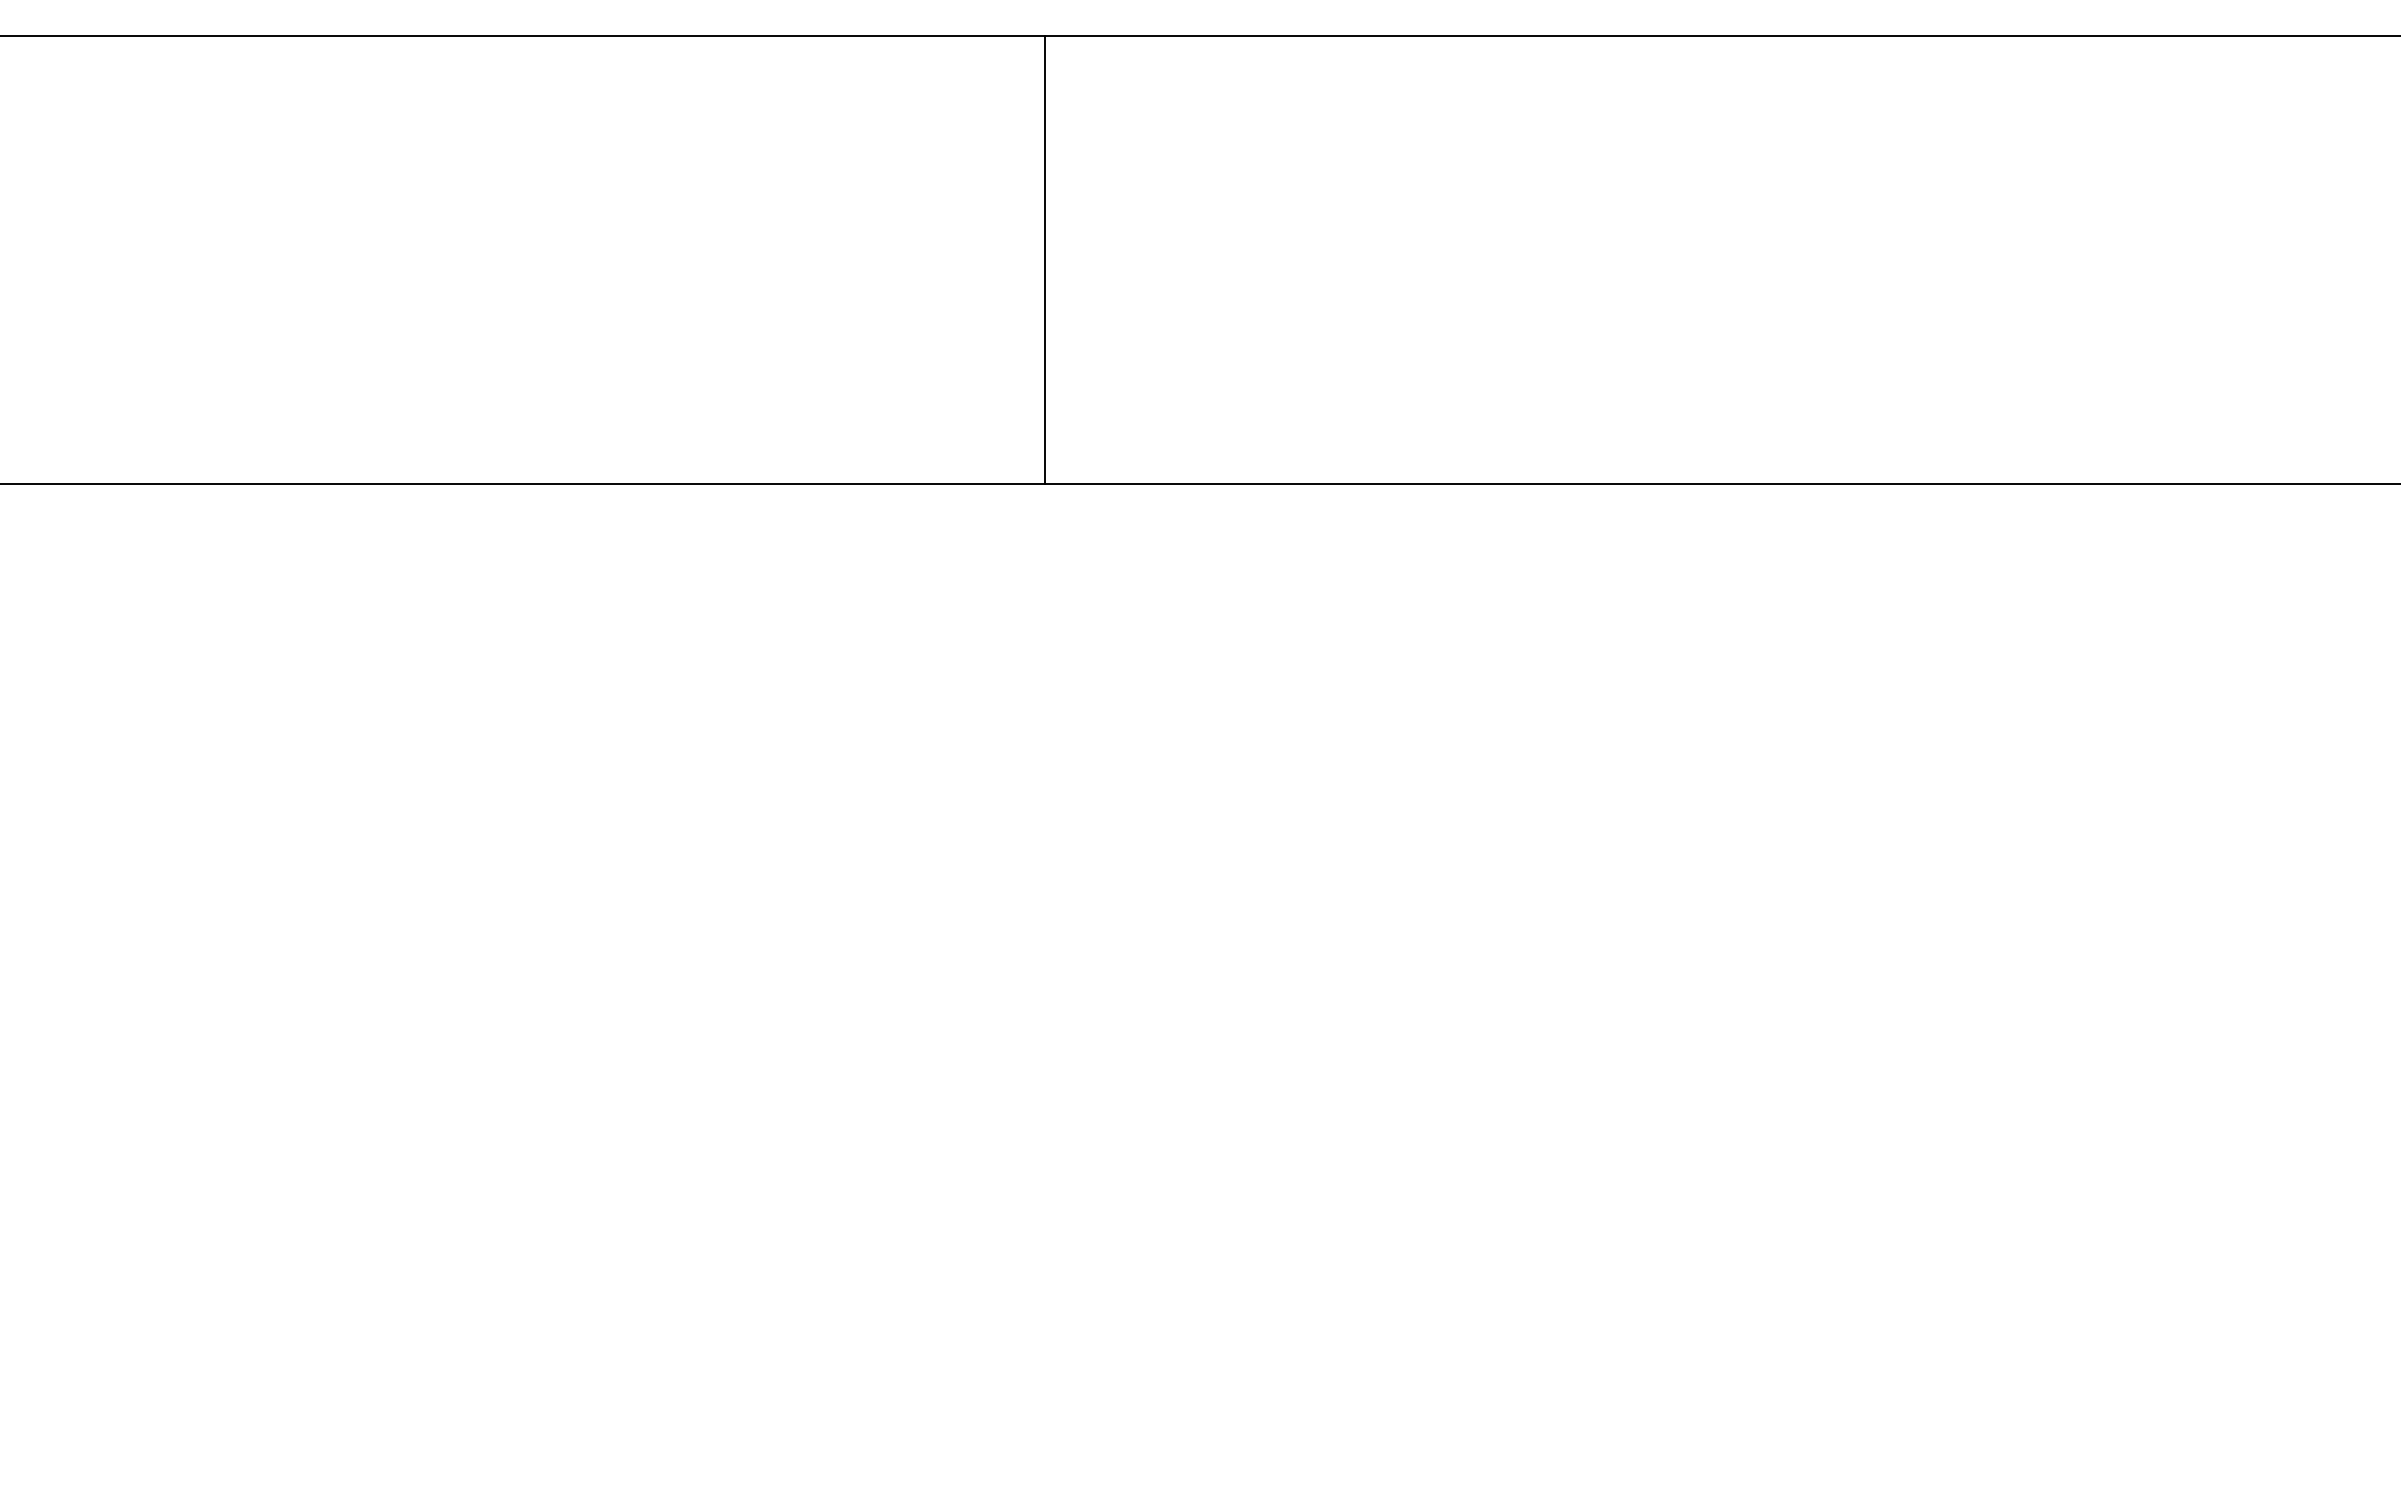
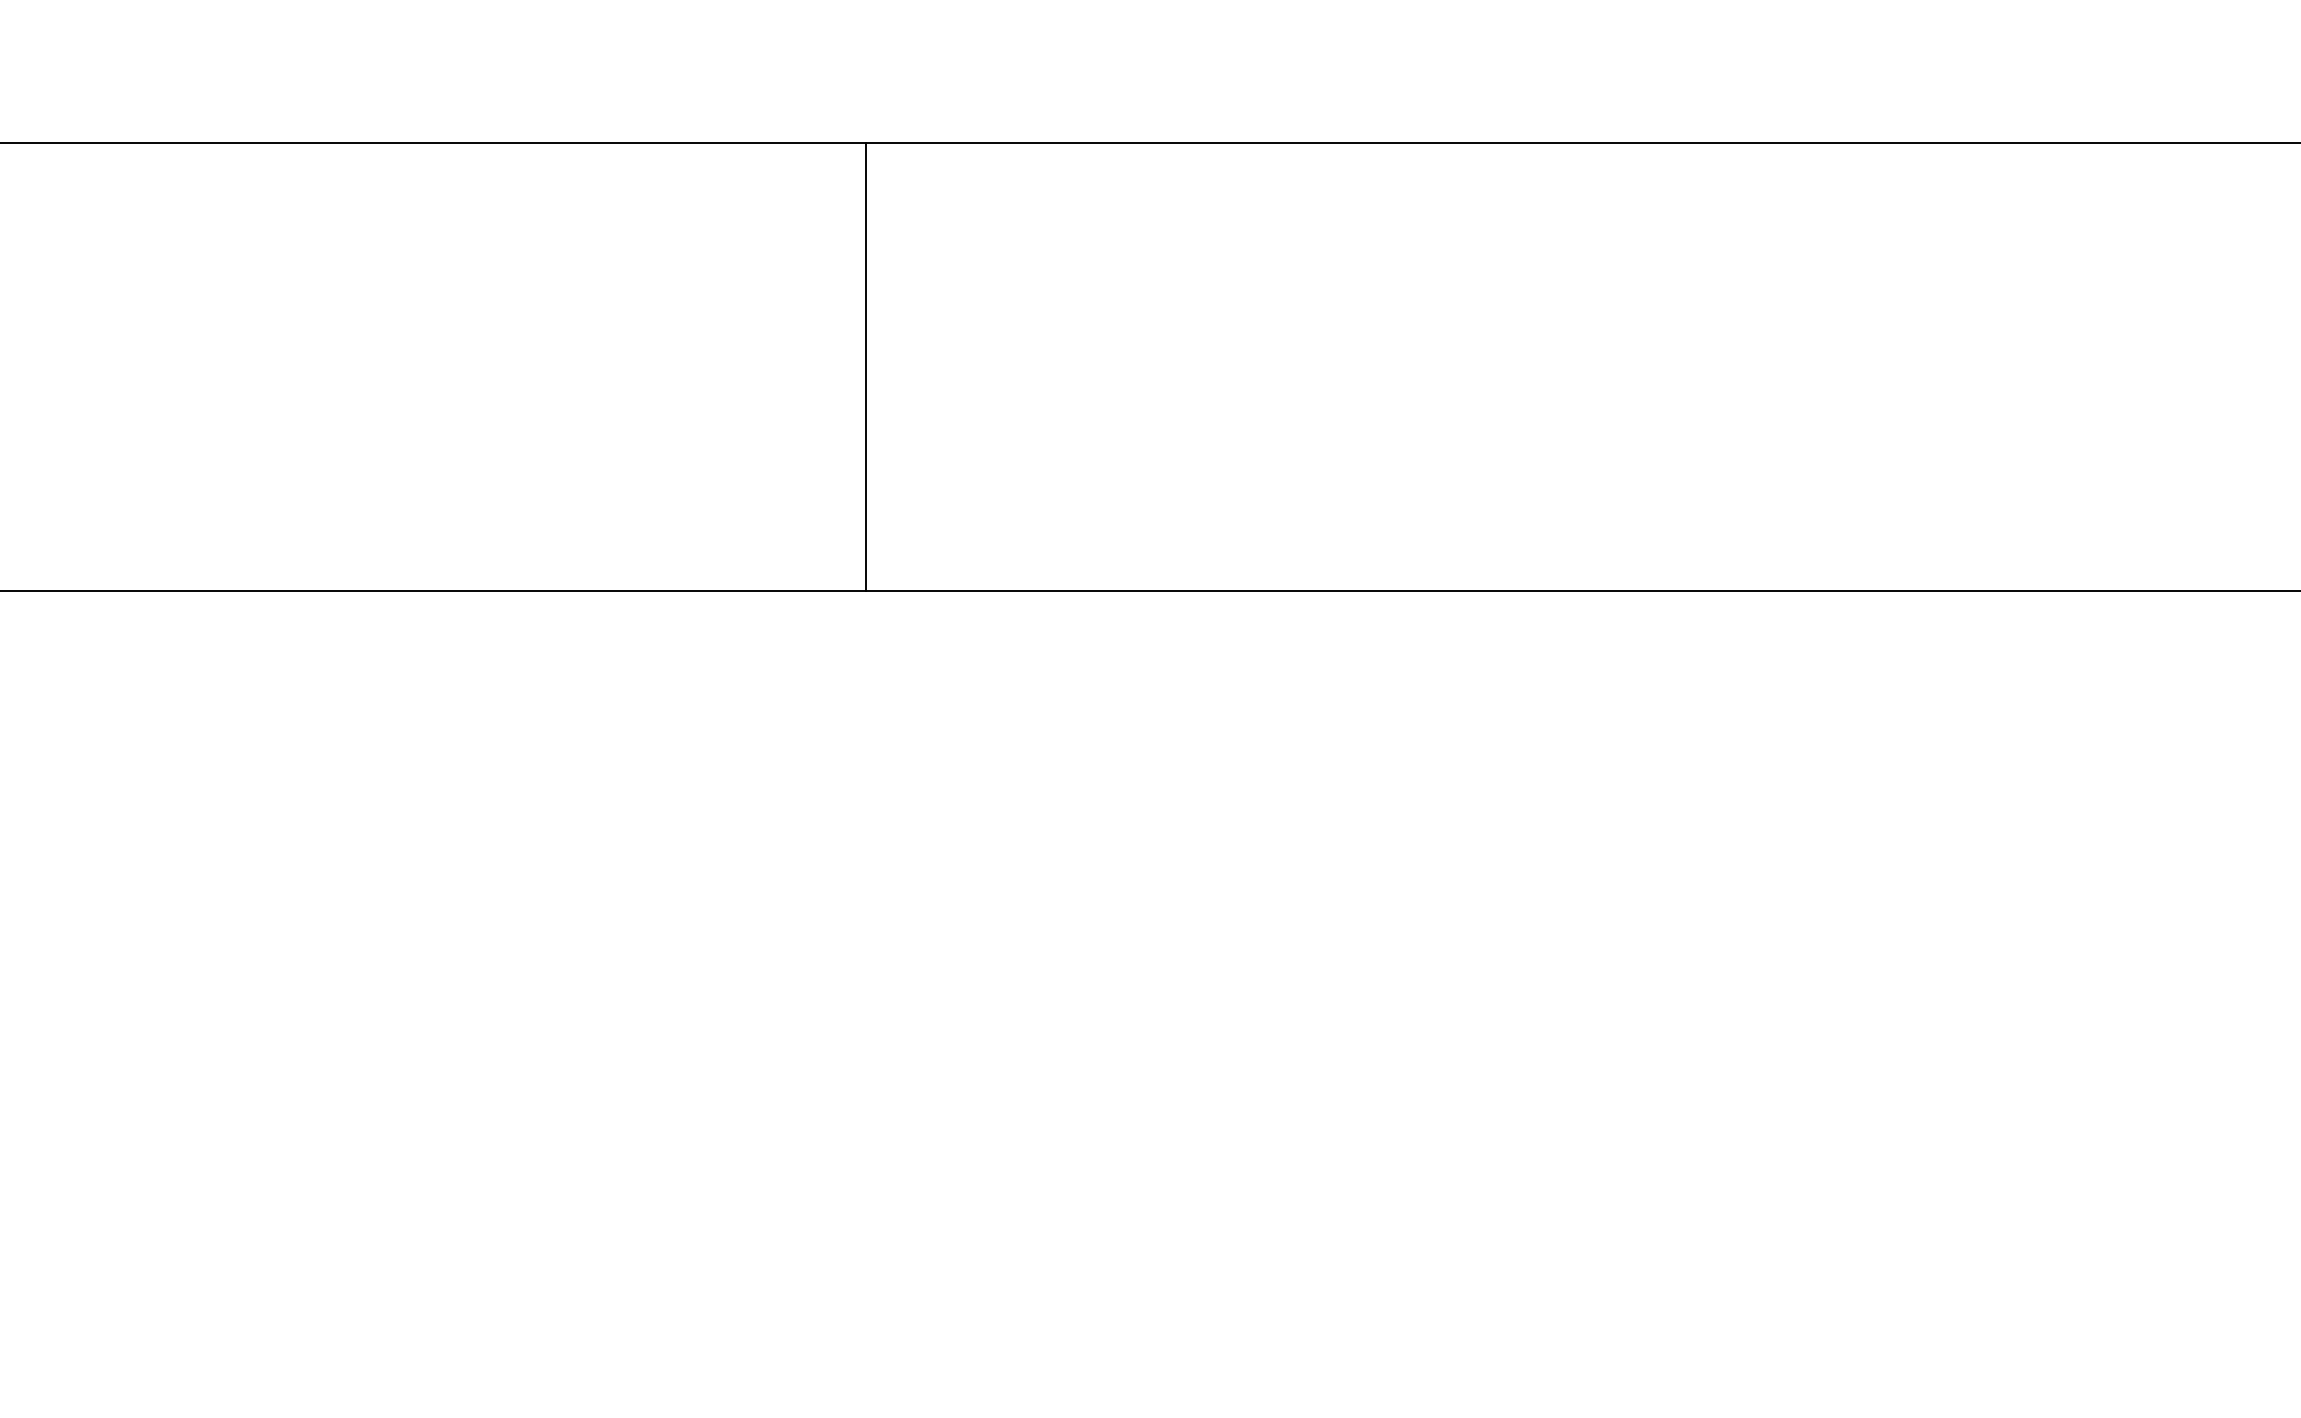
line: (1045, 259) -> (866, 366), moved

